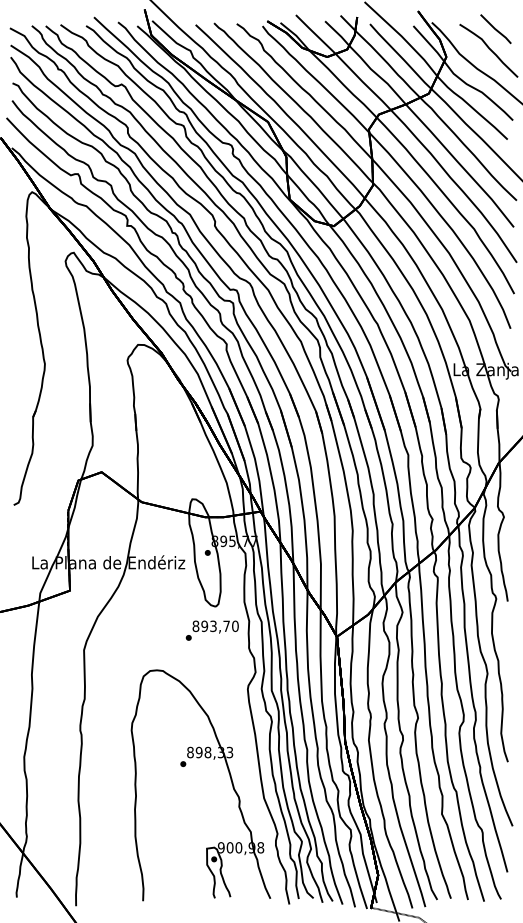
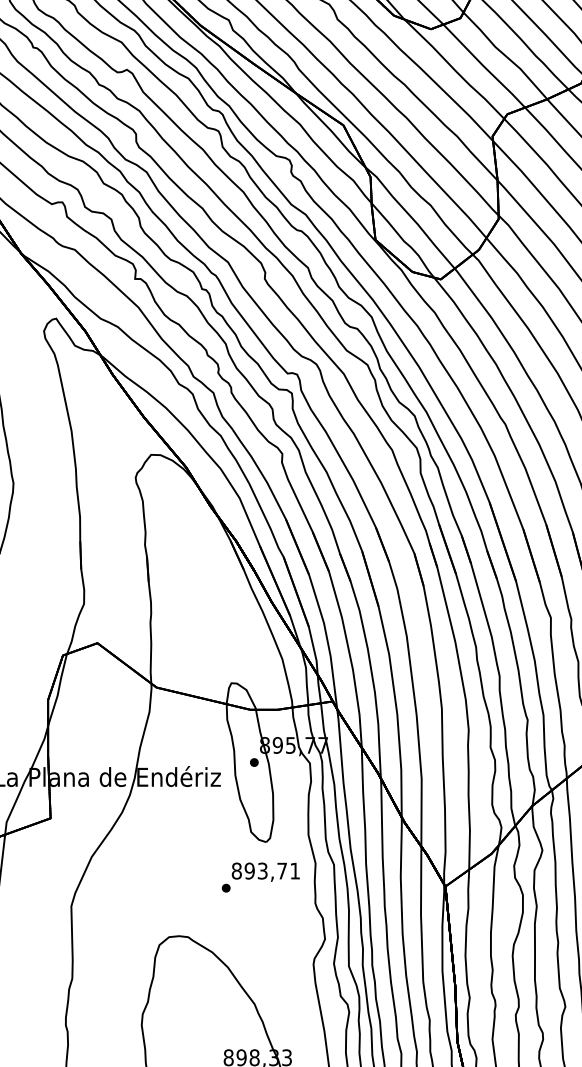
text: (235, 626) -> (295, 871), 893,70 -> 893,71

